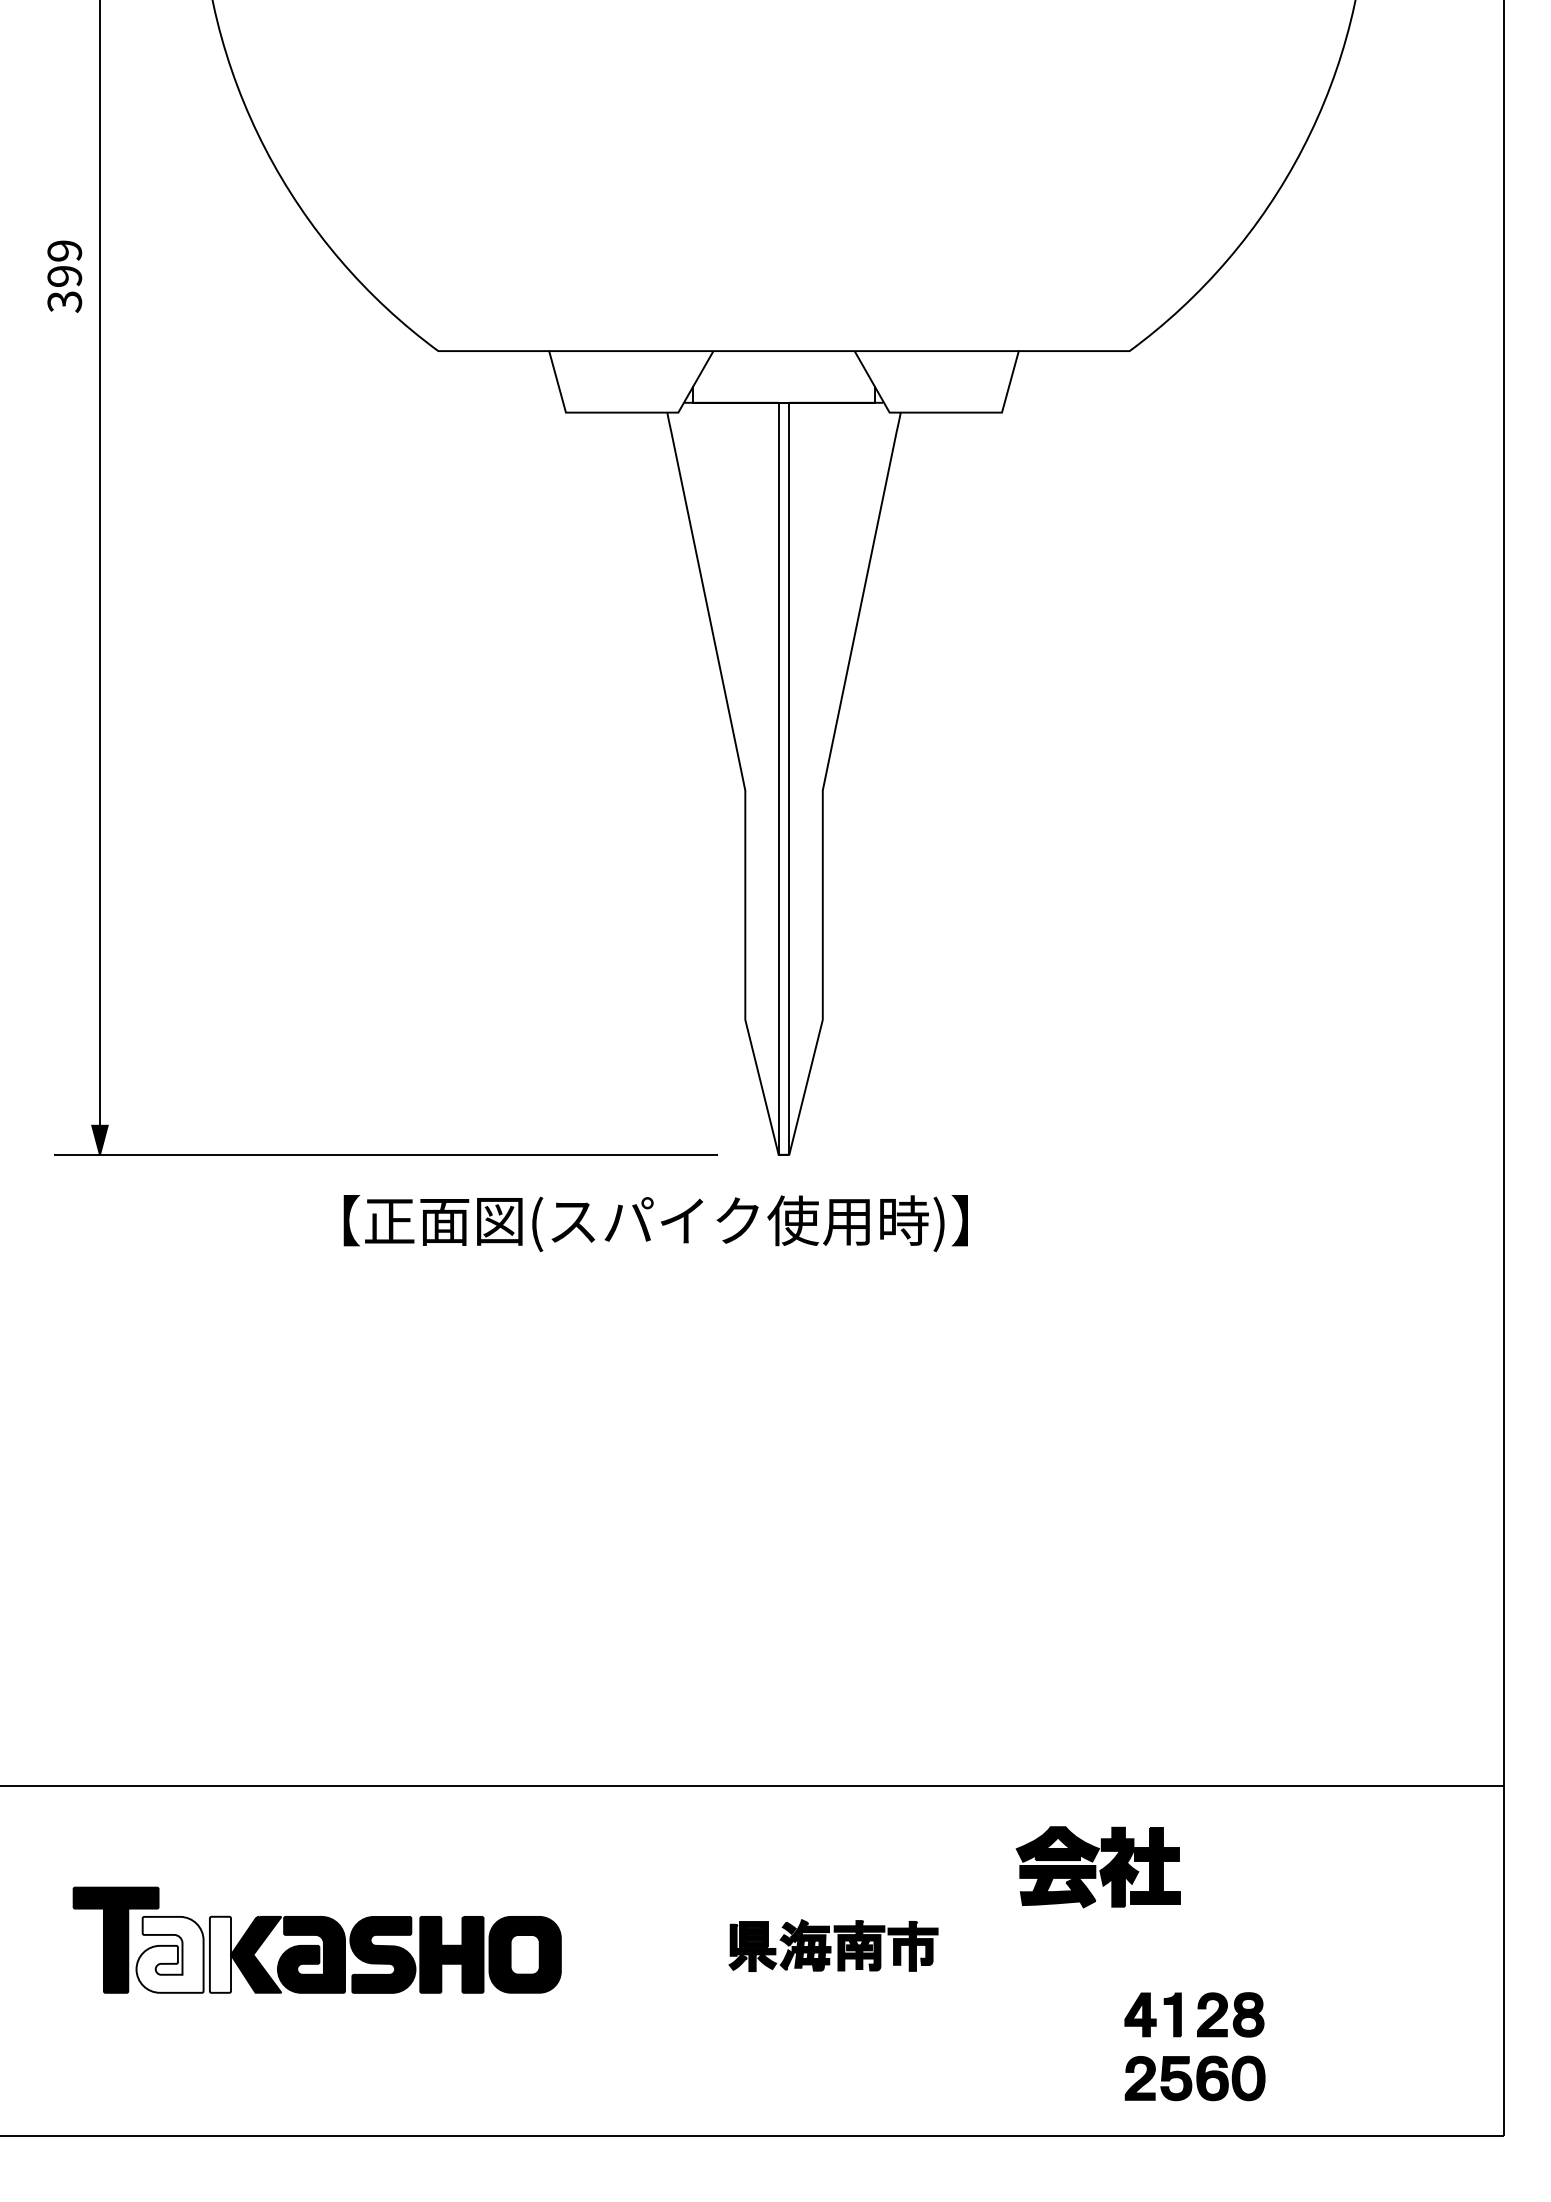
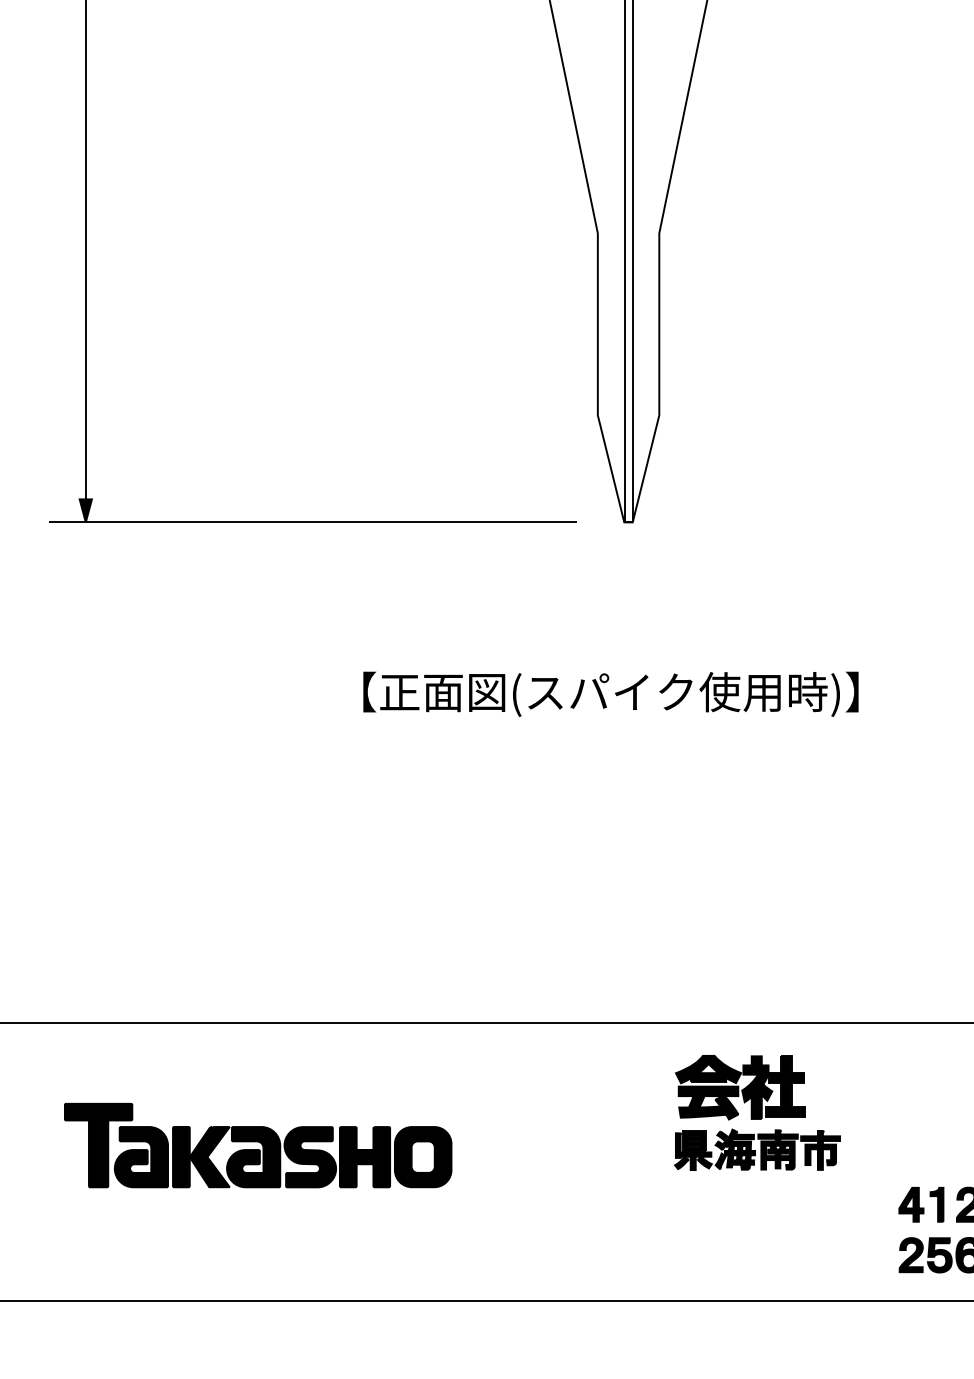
text: (655, 1223) -> (610, 694), moved
part: (1097, 1867) -> (739, 1087), moved
part: (833, 1945) -> (757, 1149), moved
fill: (169, 1954) -> (140, 1156), added
fill: (220, 1954) -> (181, 1156), added

